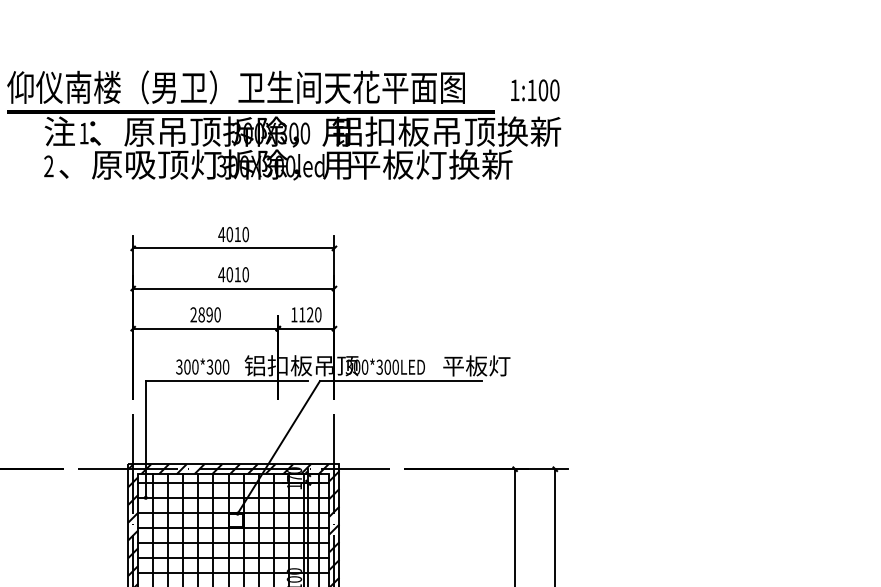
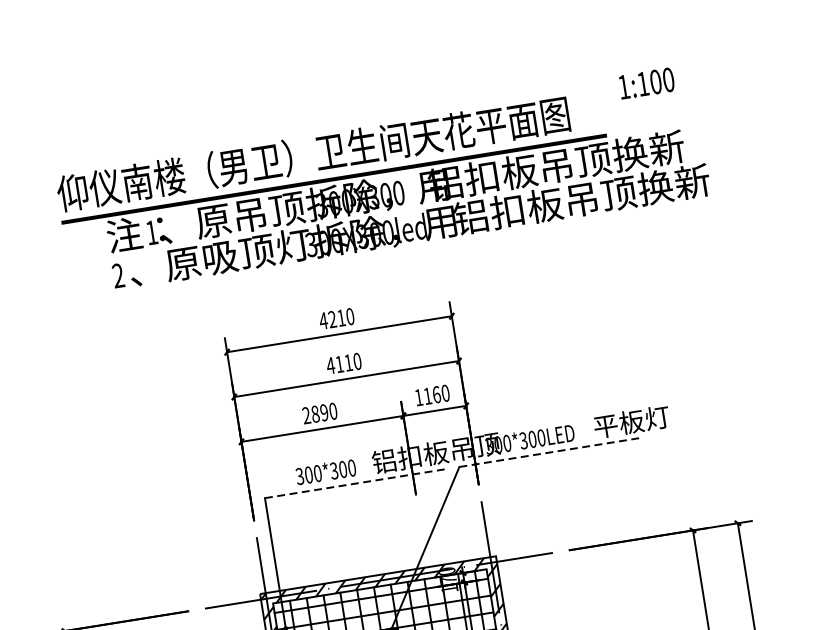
text: (535, 90) -> (647, 83), moved
text: (464, 164) -> (582, 199), 平板灯换新 -> 铝扣板吊顶换新
text: (229, 234) -> (332, 319), 4010 -> 4210
text: (229, 274) -> (339, 364), 4010 -> 4110
text: (310, 314) -> (436, 394), 1120 -> 1160
line: (227, 381) -> (356, 483), solid -> dashed
line: (401, 381) -> (550, 452), solid -> dashed

